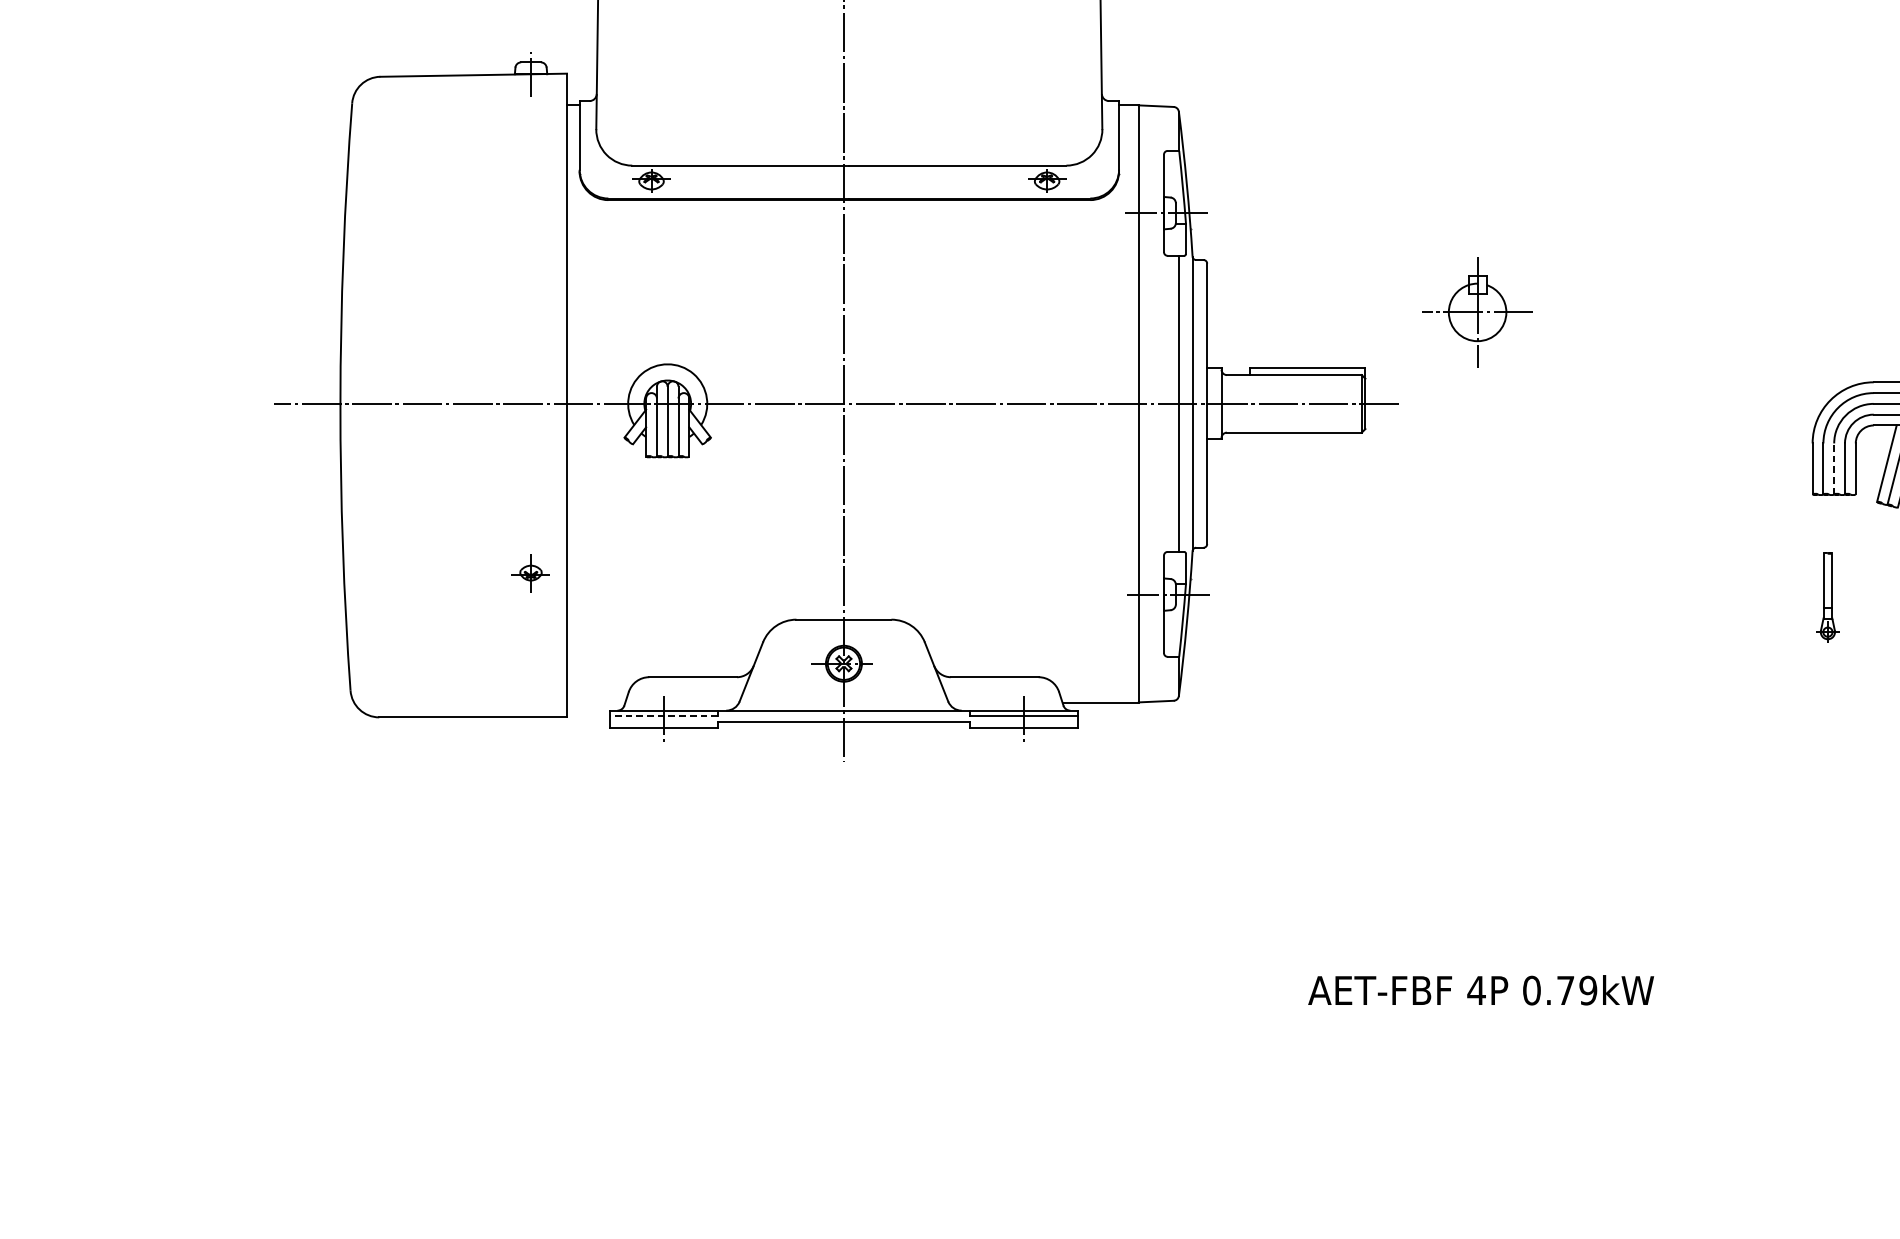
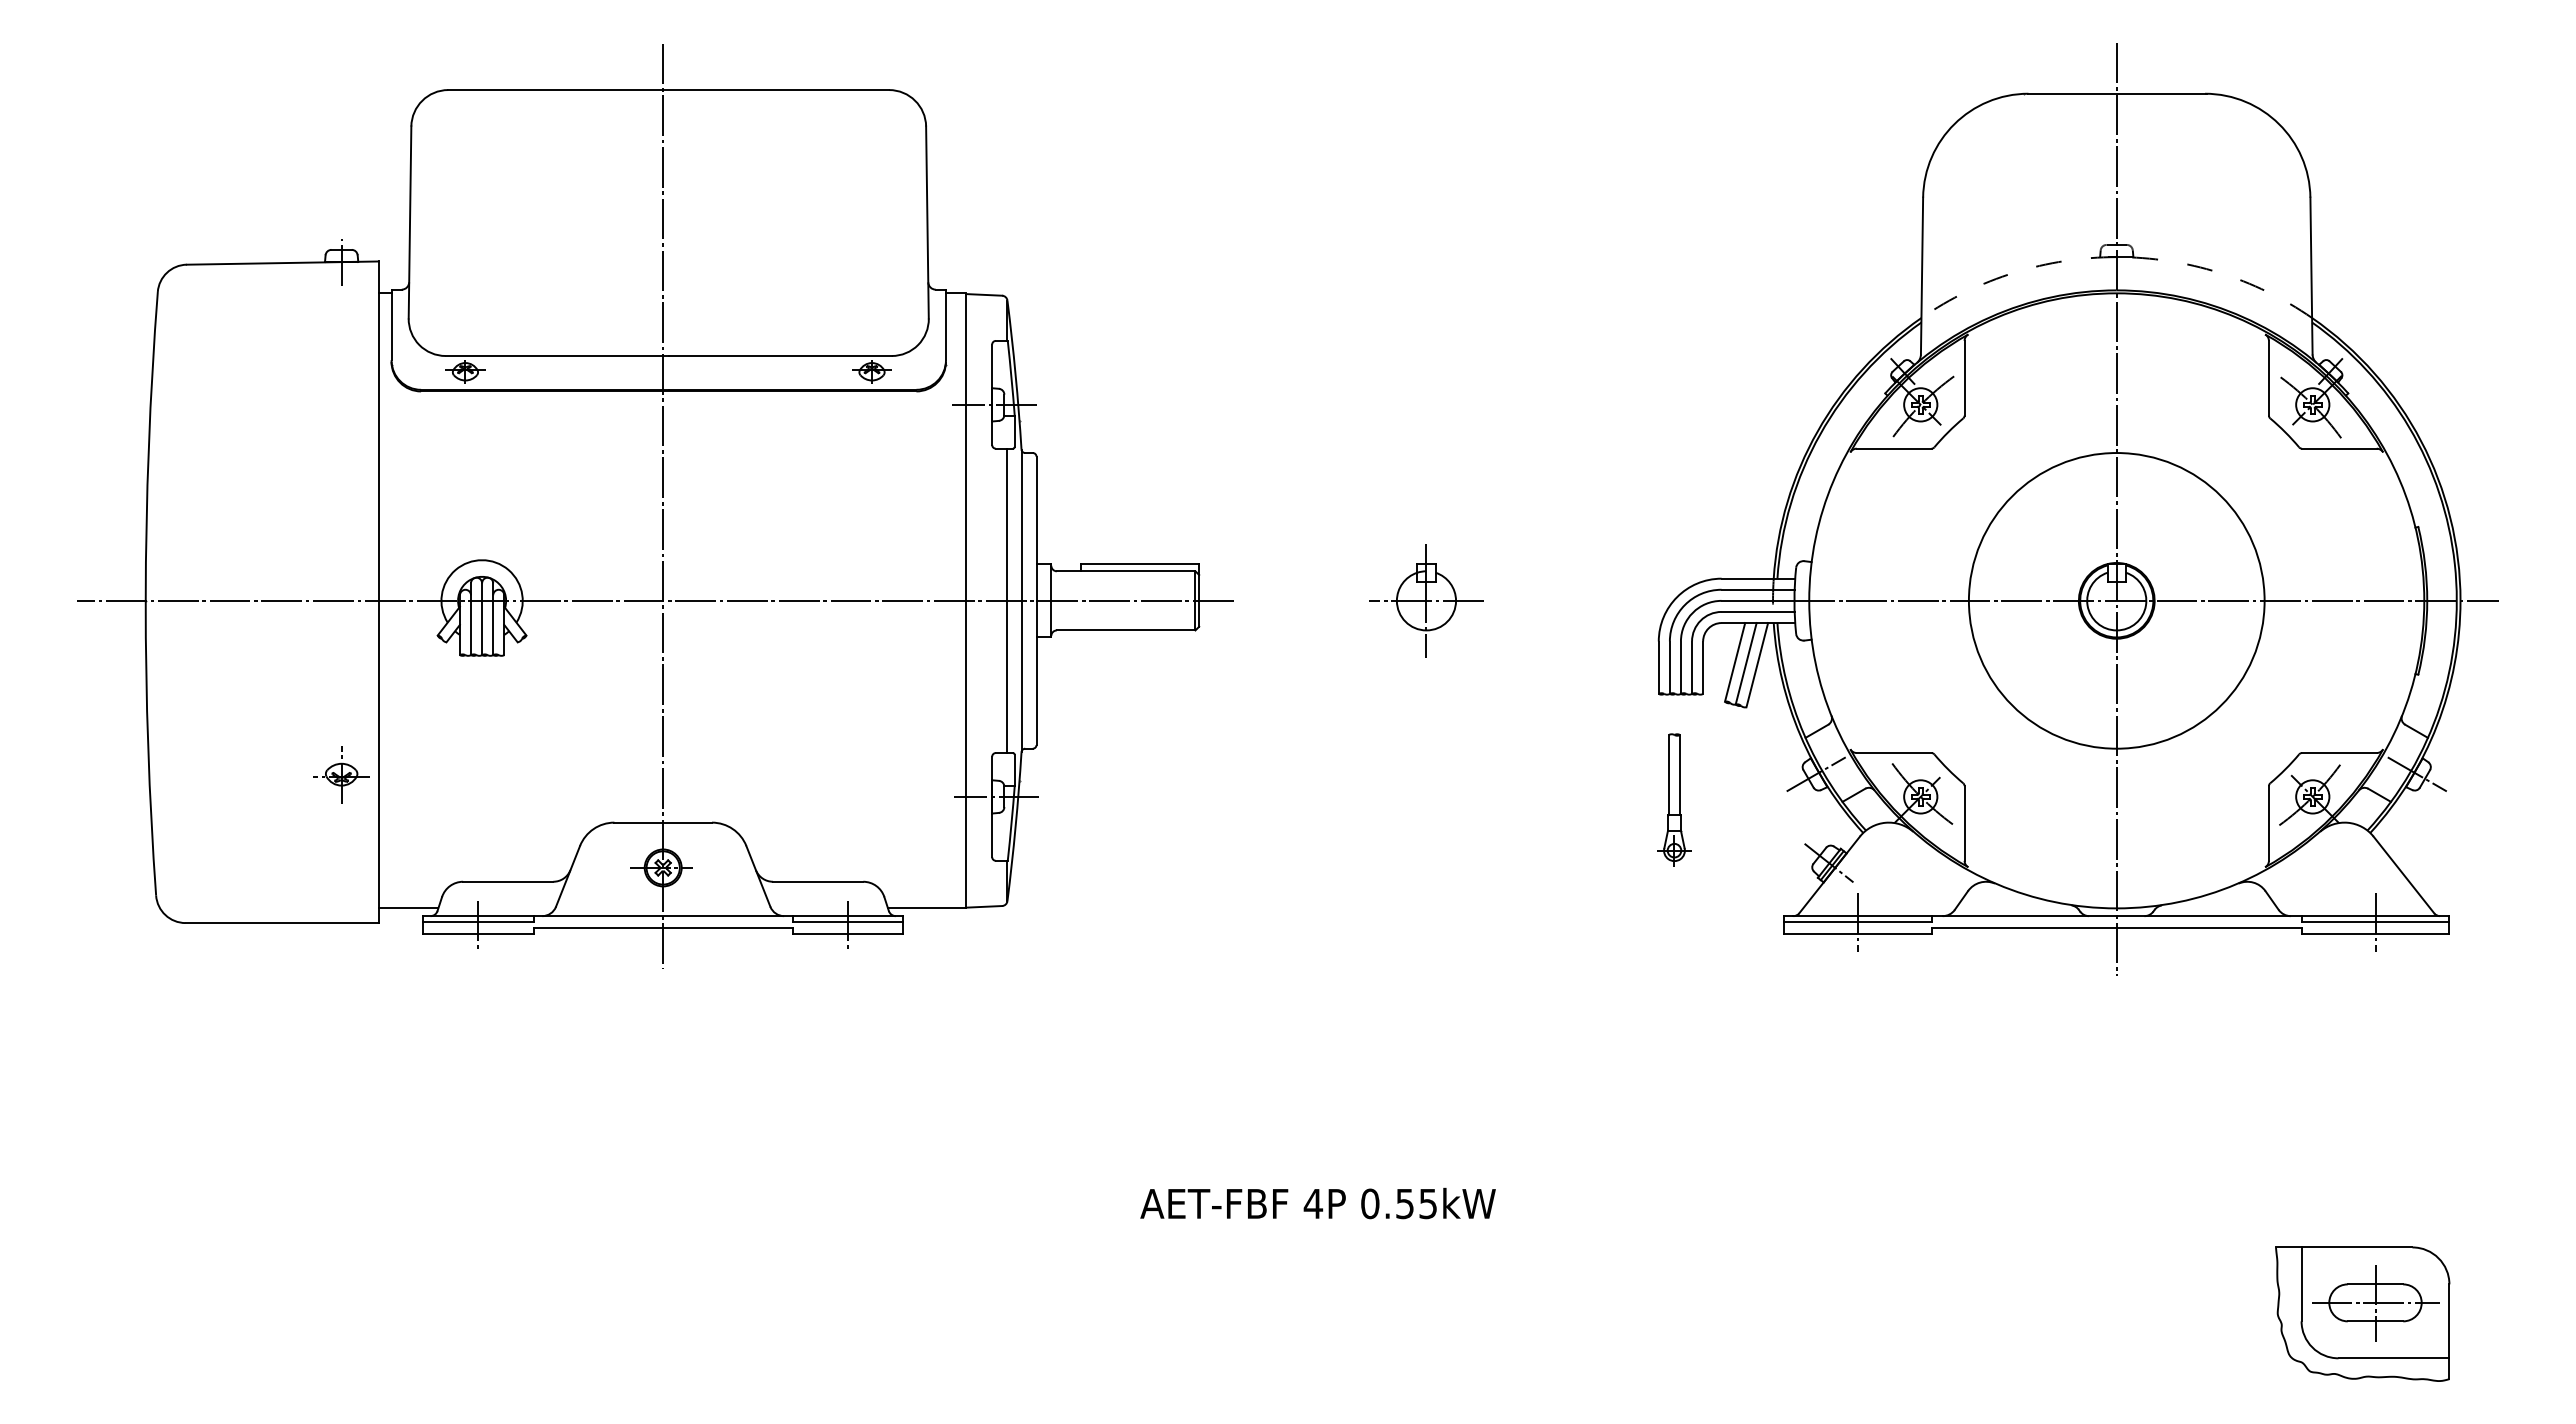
part: (1477, 312) -> (1426, 600), moved
line: (1833, 468) -> (1680, 667), dashed -> solid
part: (530, 572) -> (341, 774), size x1.43
part: (1827, 597) -> (1674, 799), size x1.43
line: (596, 703) -> (408, 908), added
line: (663, 715) -> (477, 921), dashed -> solid
text: (1576, 990) -> (1416, 1203), 0.79kW -> 0.55kW

